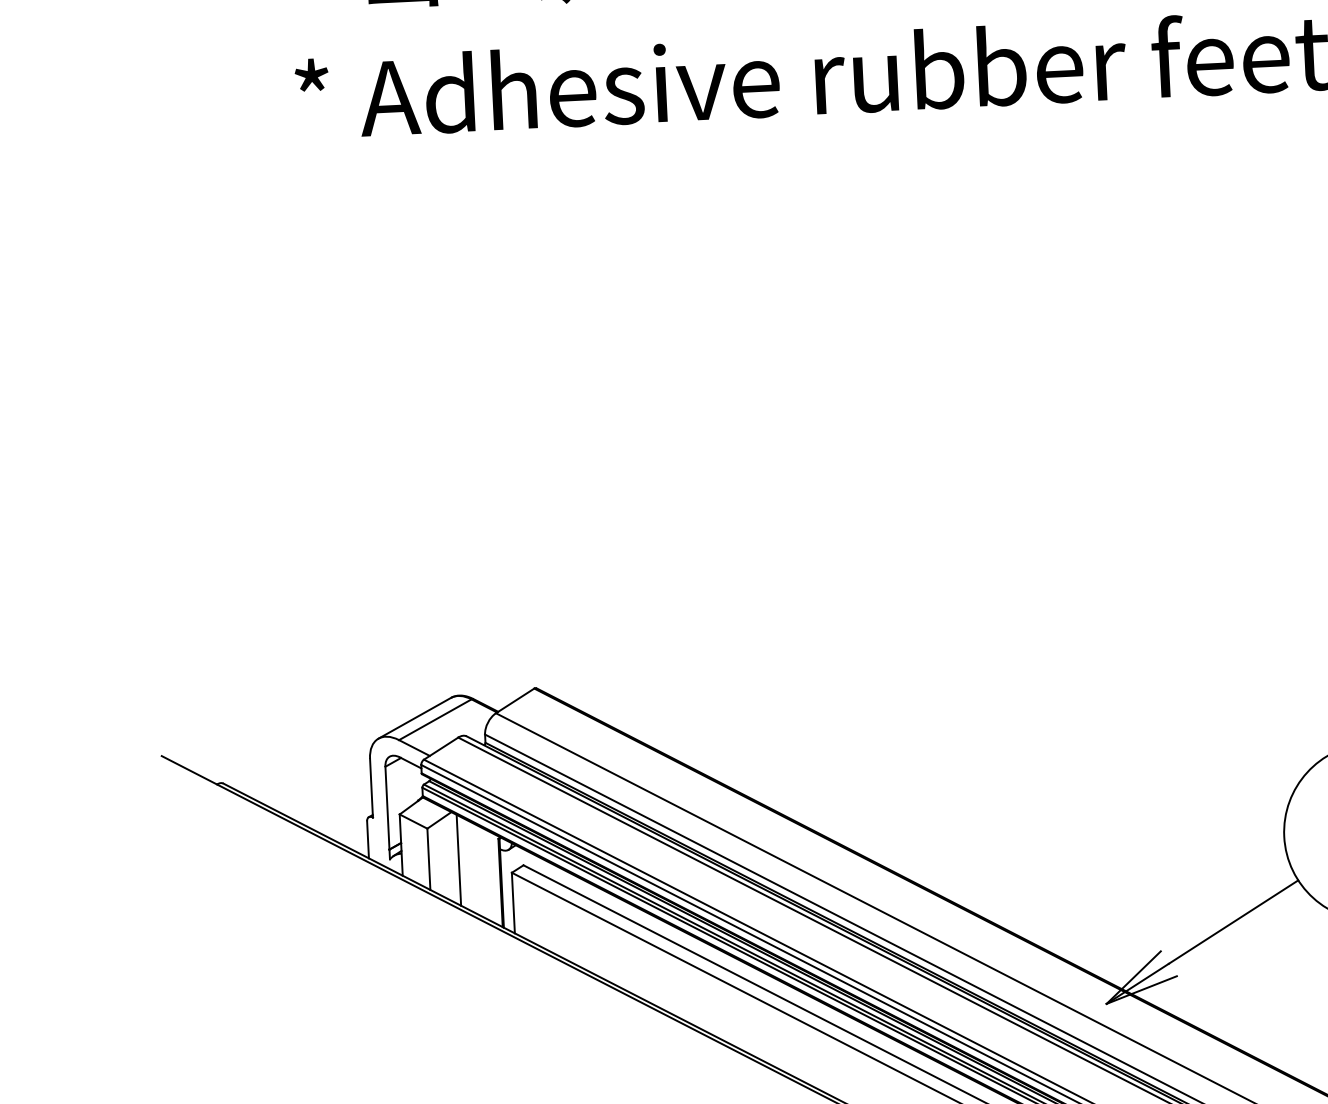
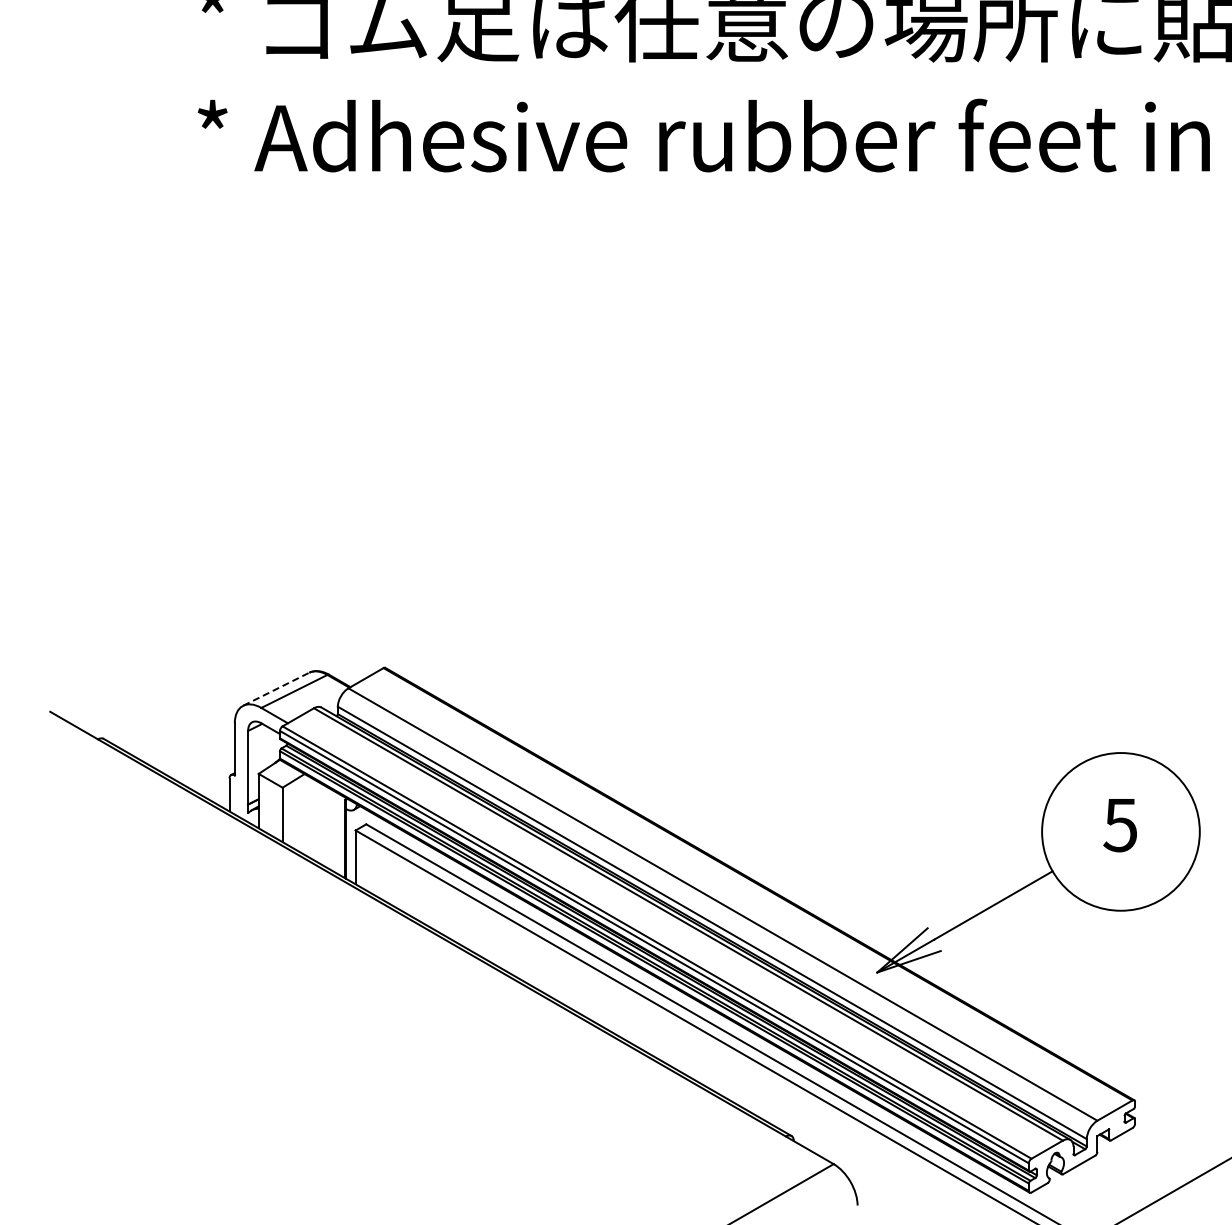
line: (415, 718) -> (276, 689), solid -> dashed
line: (459, 859) -> (309, 816), removed

